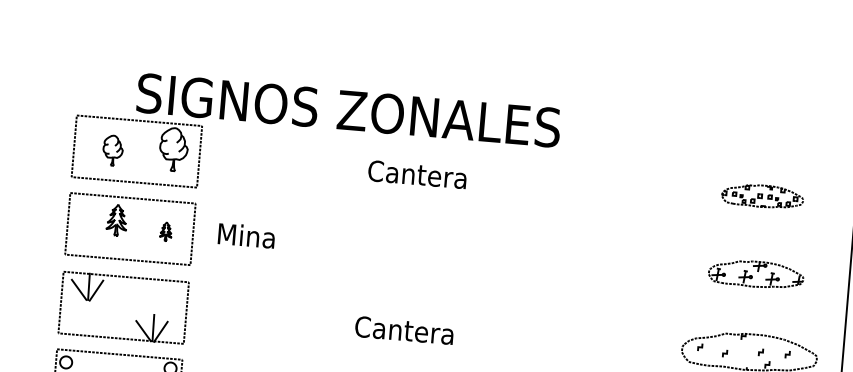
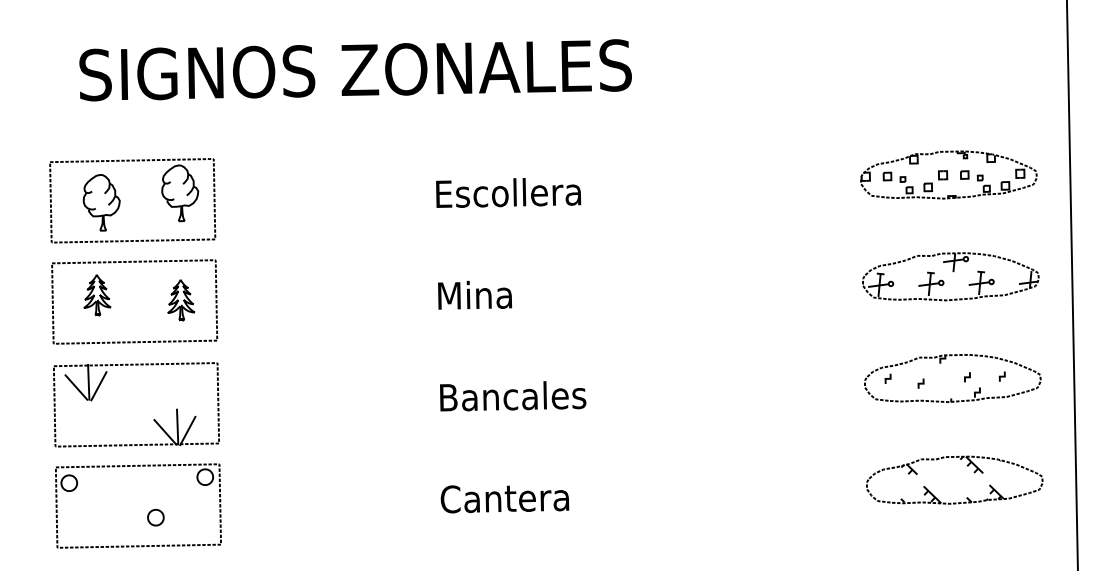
text: (348, 110) -> (355, 70), moved
part: (112, 150) -> (101, 202), size x1.43
text: (424, 175) -> (508, 193), Cantera -> Escollera
part: (762, 195) -> (948, 174), size x1.67
part: (117, 220) -> (97, 295), moved
part: (166, 231) -> (181, 300), size x1.67
text: (247, 235) -> (475, 294), moved
part: (756, 274) -> (950, 276), size x1.43
text: (411, 331) -> (512, 396), Cantera -> Bancales

